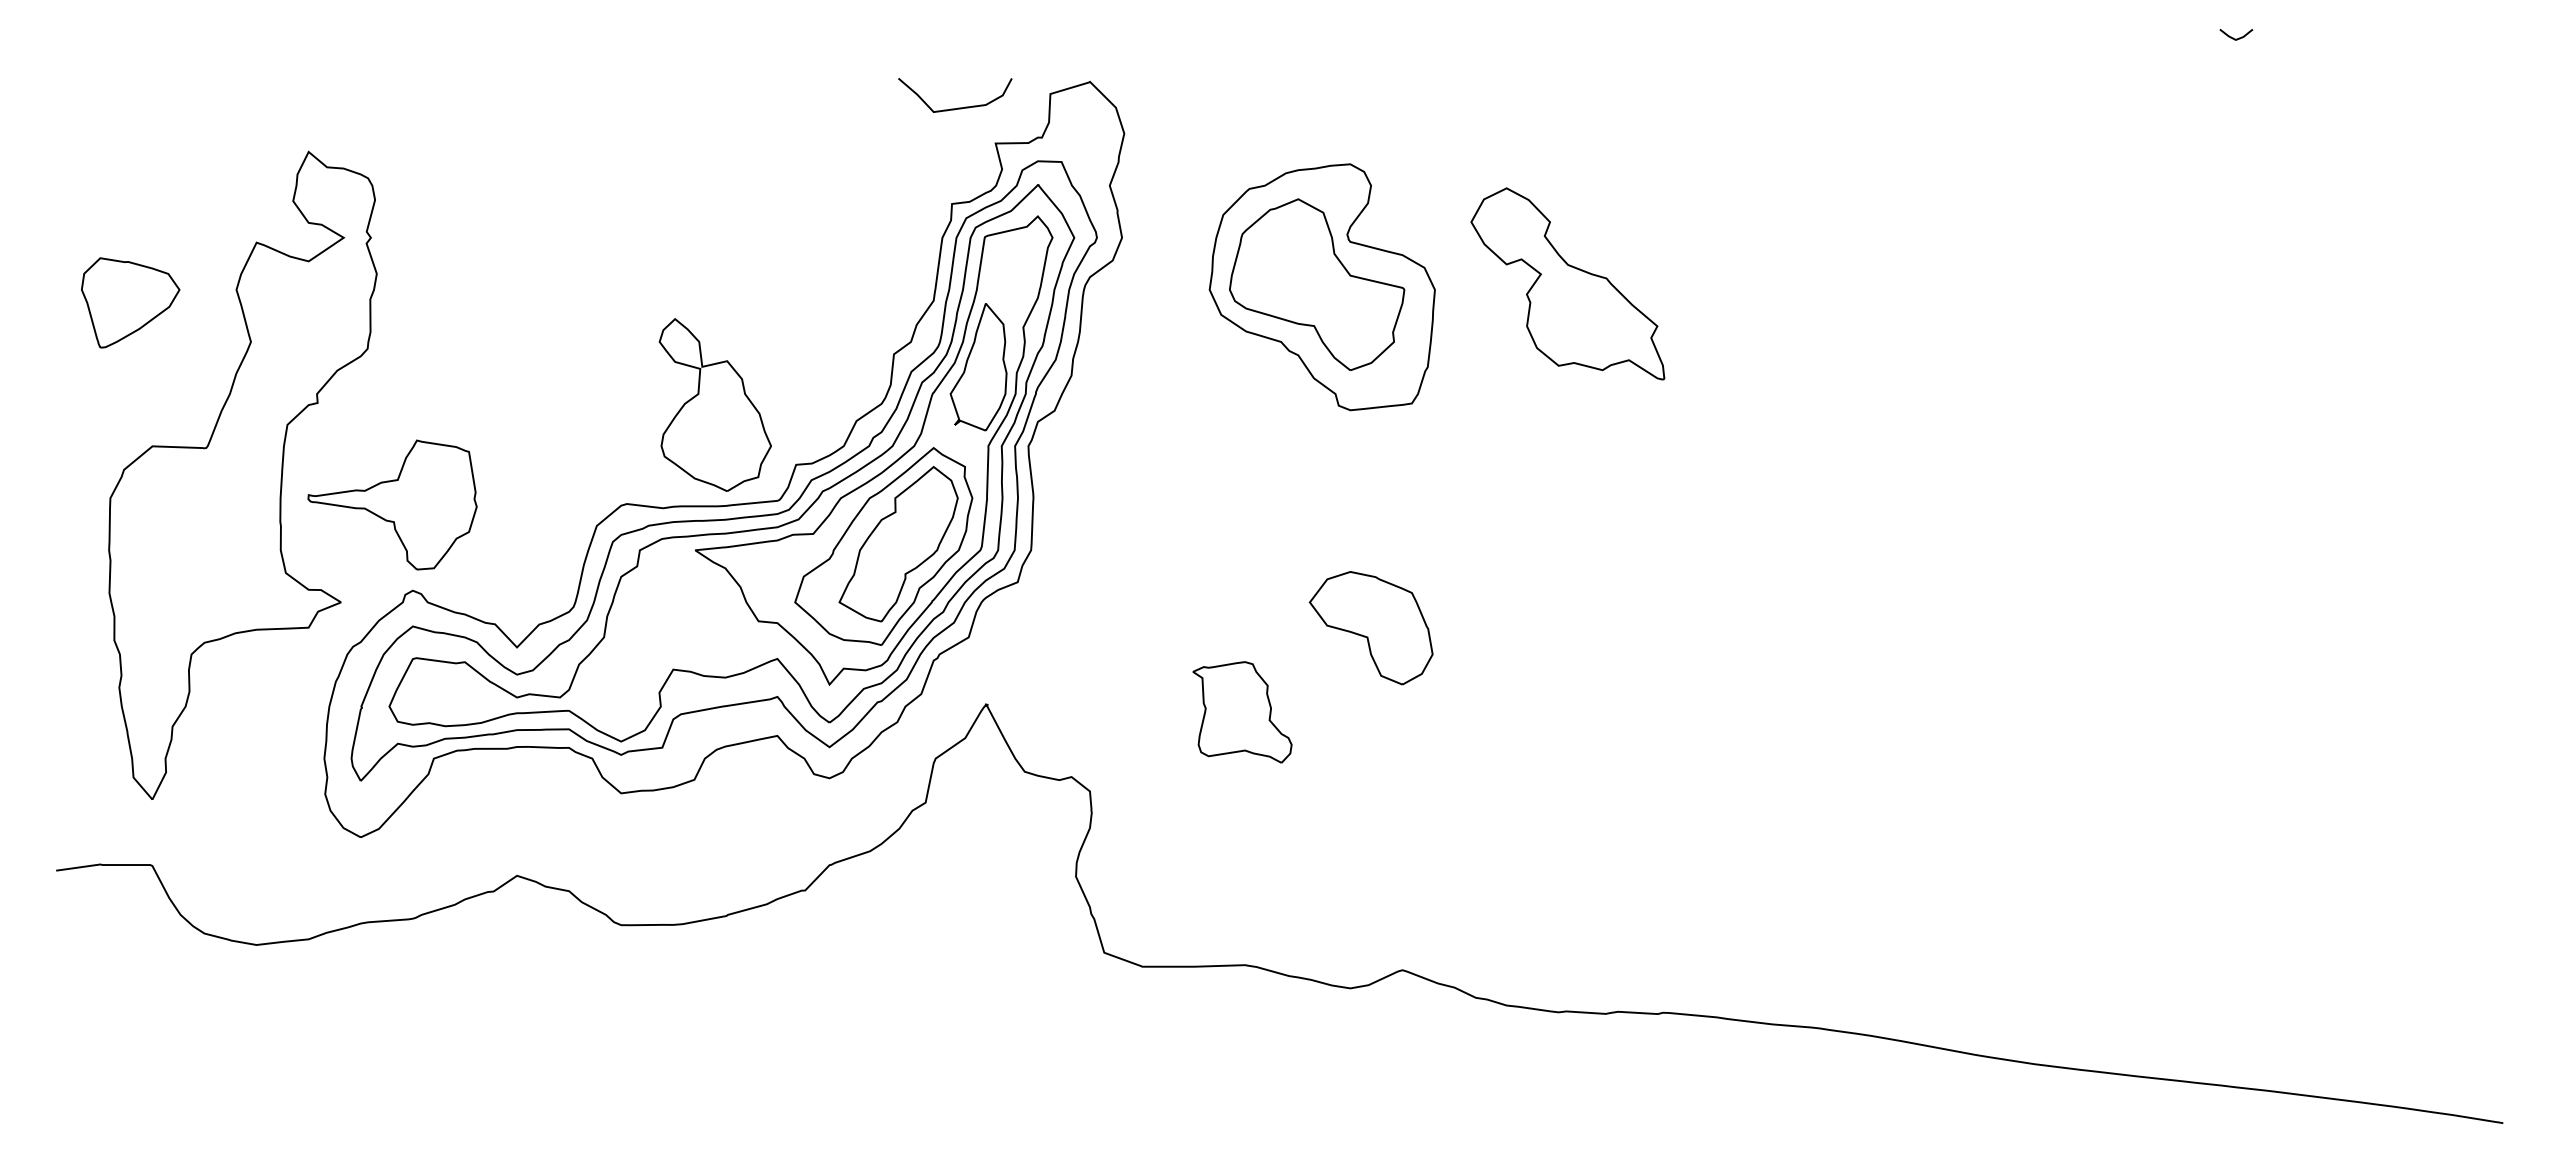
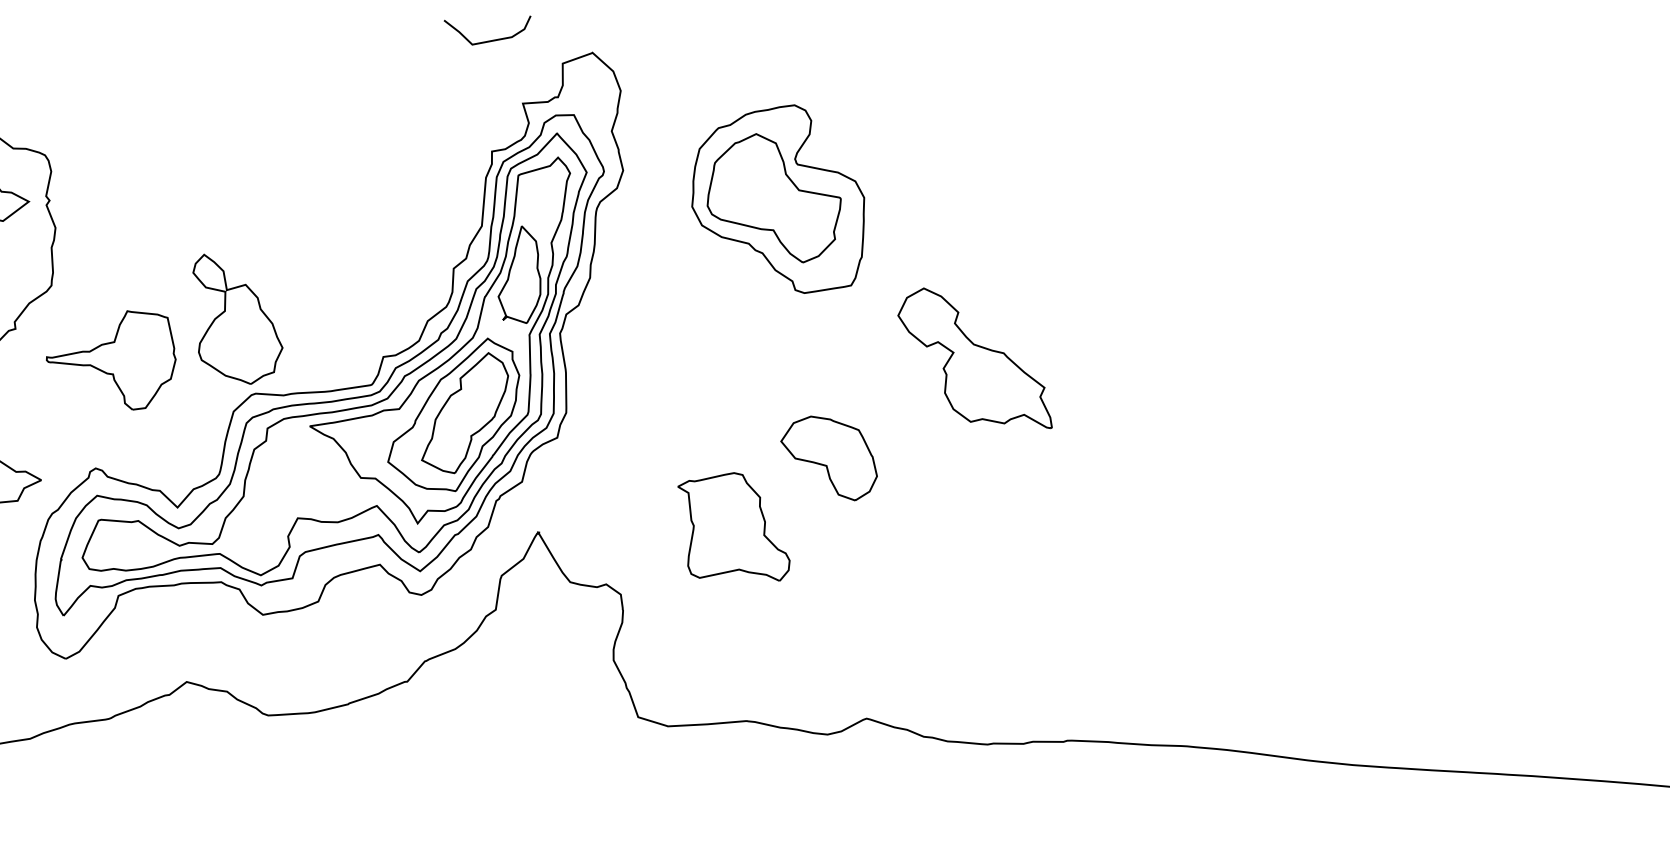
curve: (957, 107) -> (490, 40), moved
part: (1567, 283) -> (974, 358), moved
part: (714, 404) -> (237, 318), moved
part: (392, 504) -> (111, 361), moved
part: (1242, 712) -> (734, 528), size x1.43

